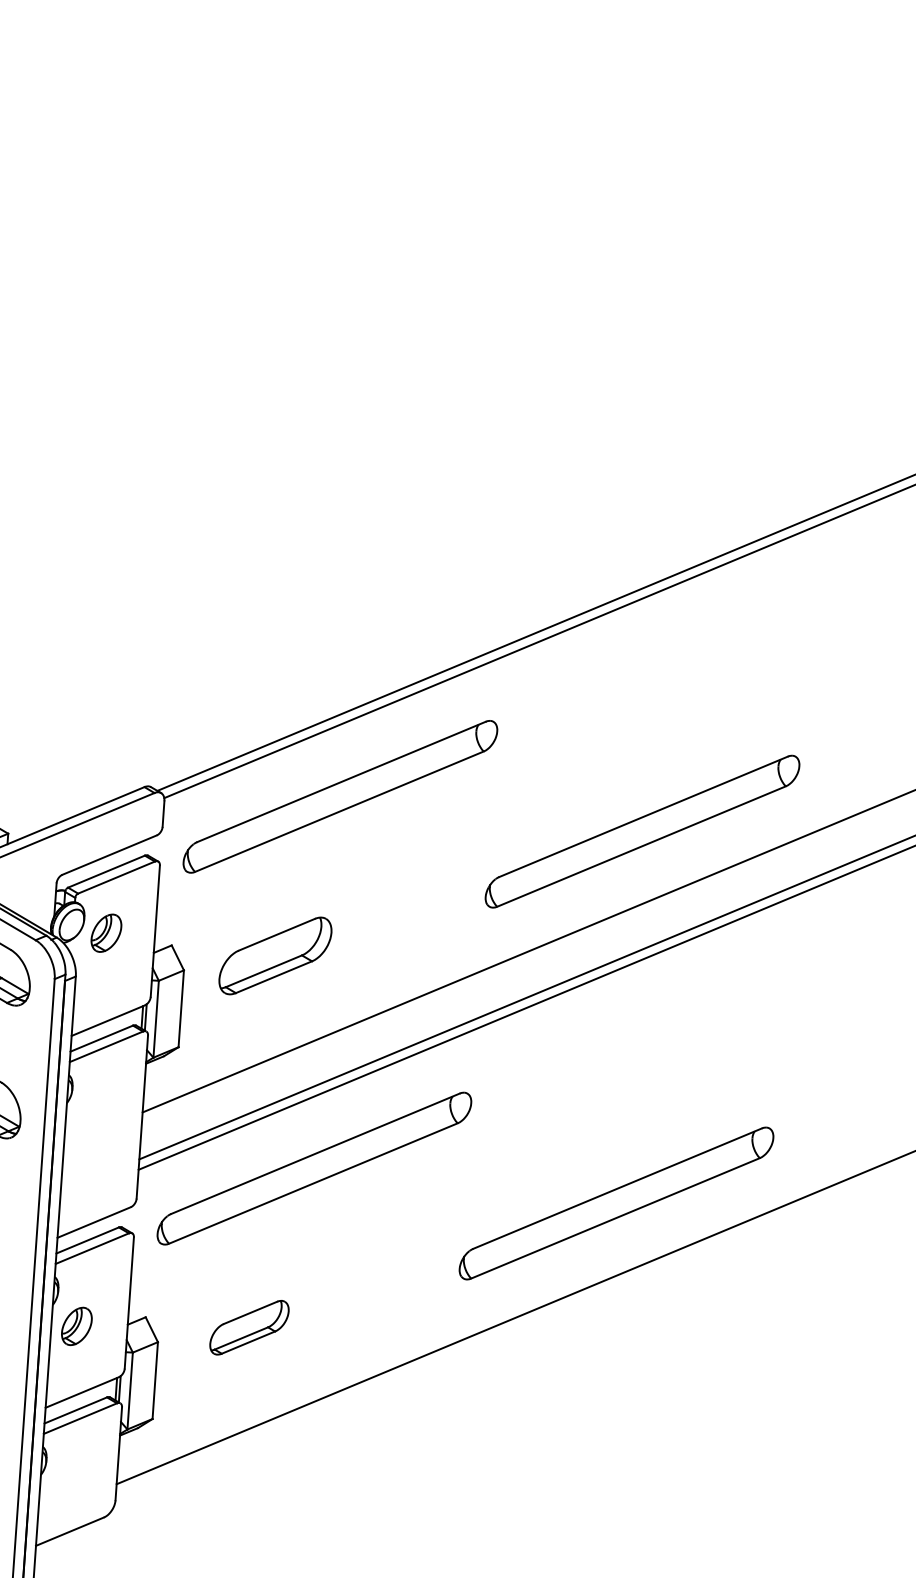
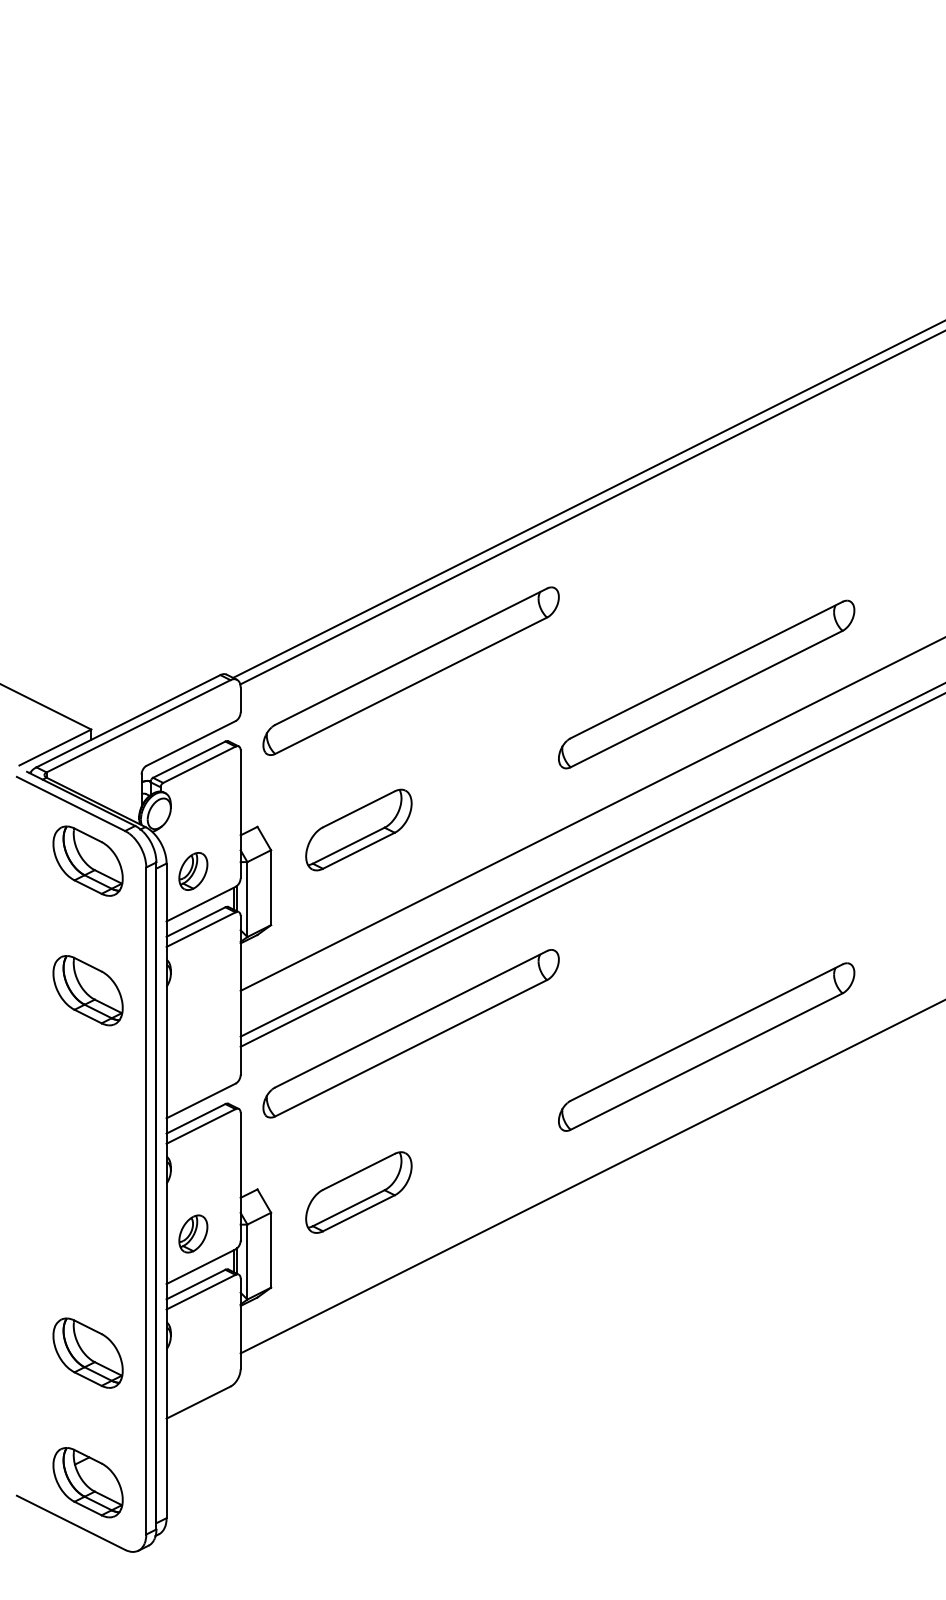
part: (106, 933) -> (193, 871), moved
part: (77, 1325) -> (193, 1233), moved
part: (249, 1327) -> (358, 1192), size x1.43

